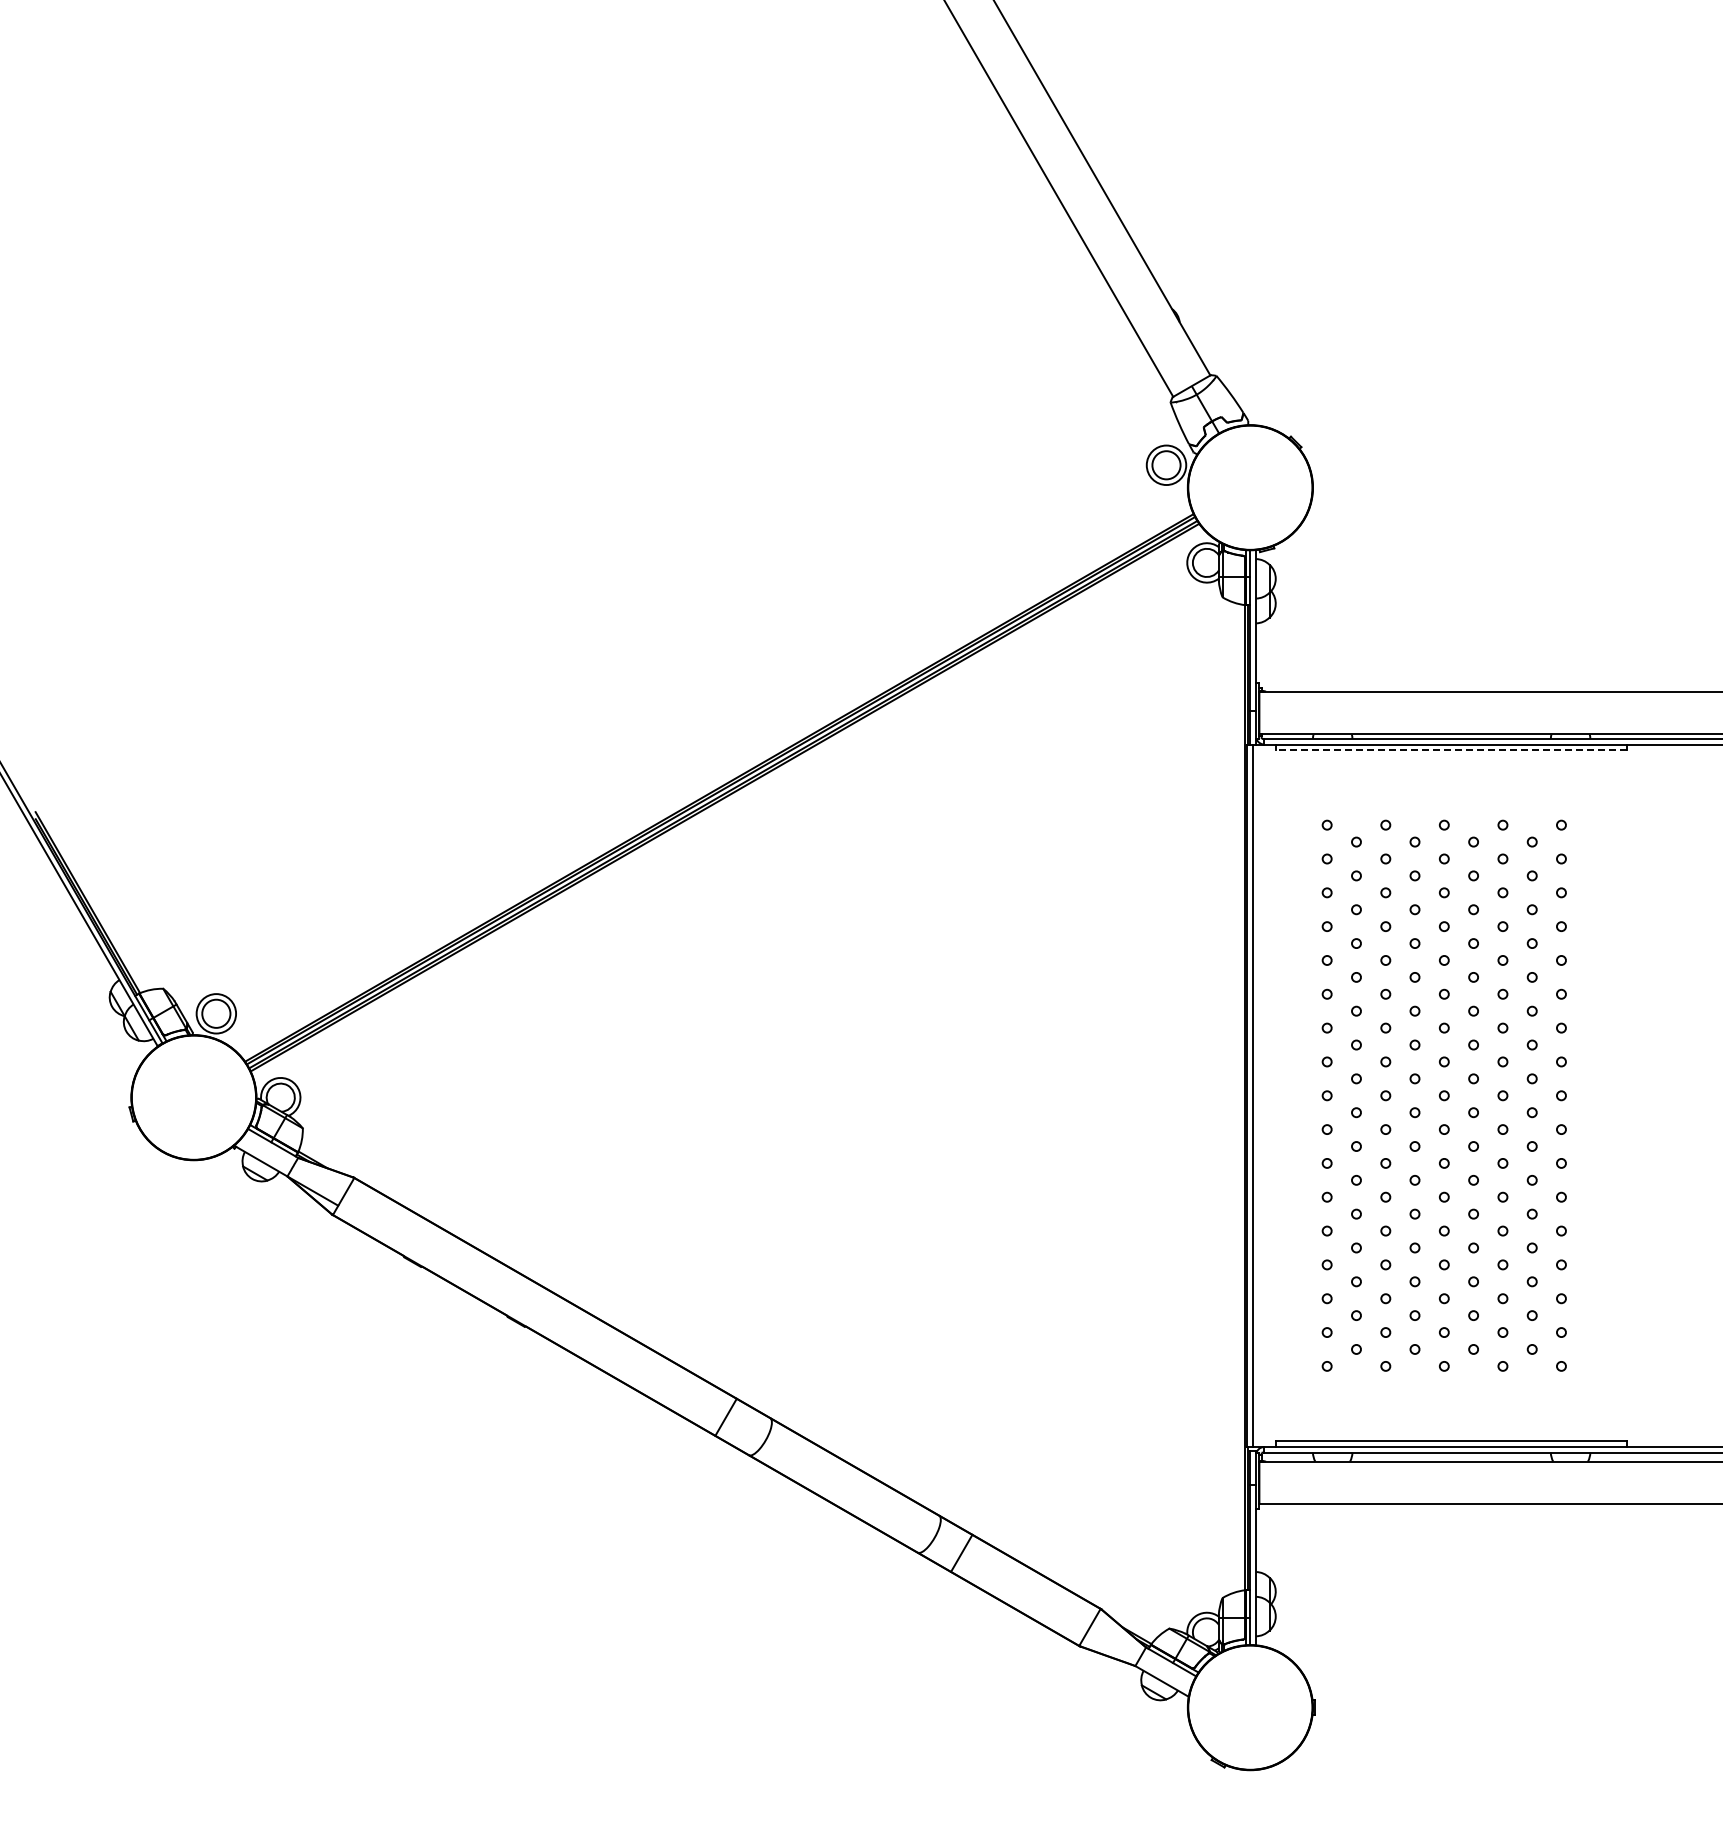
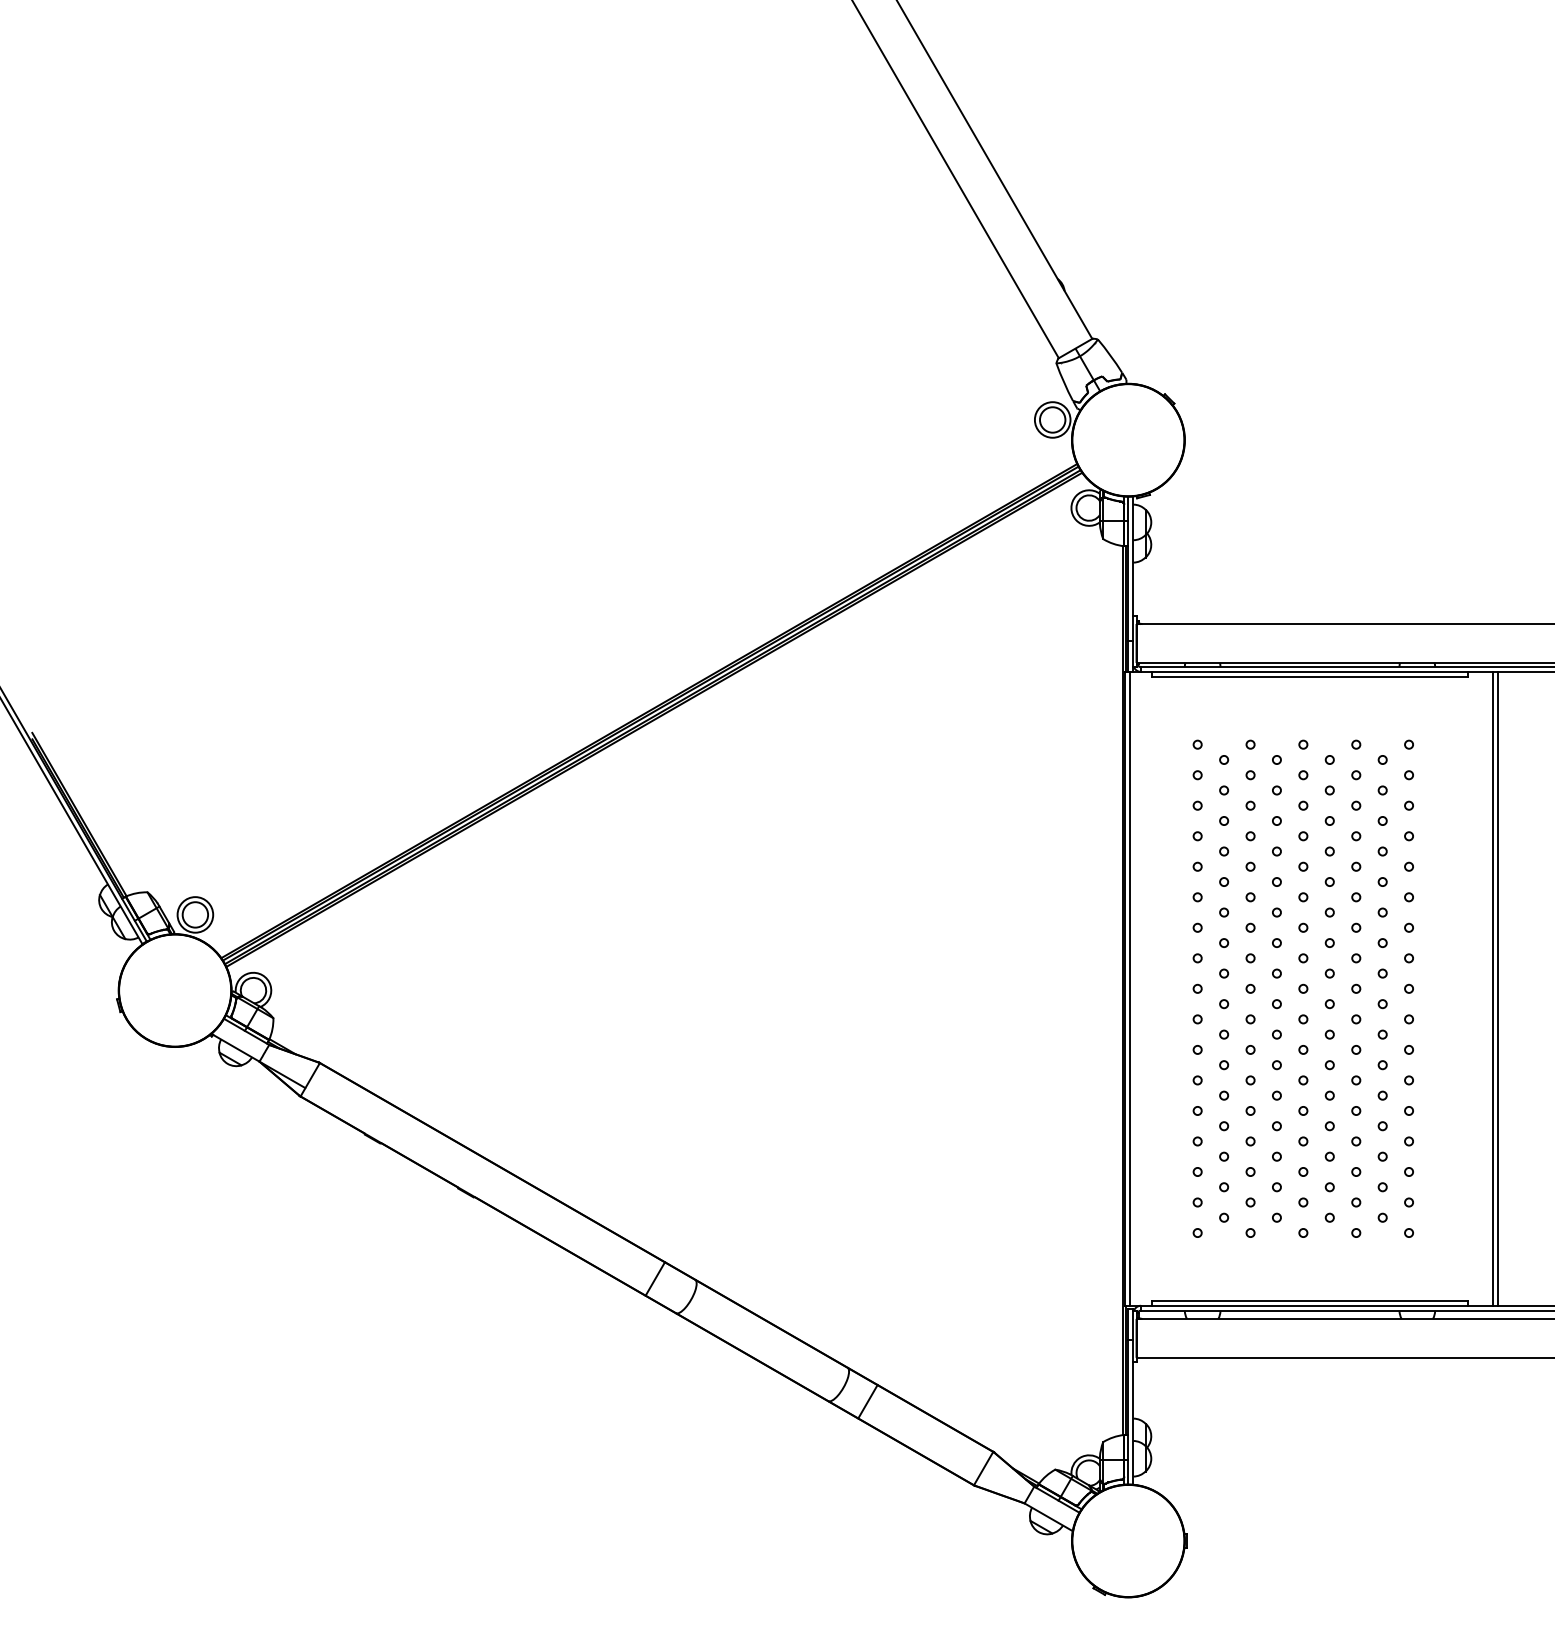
line: (1451, 750) -> (1309, 677), dashed -> solid
line: (1654, 1095) -> (1493, 988), added
line: (1659, 1095) -> (1497, 988), added

